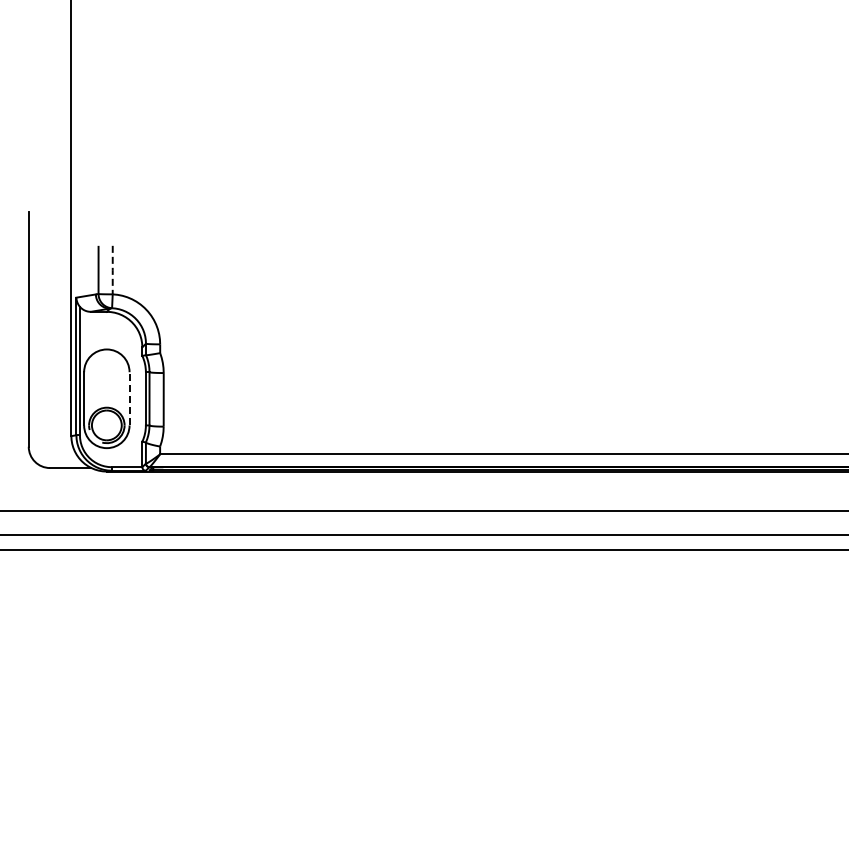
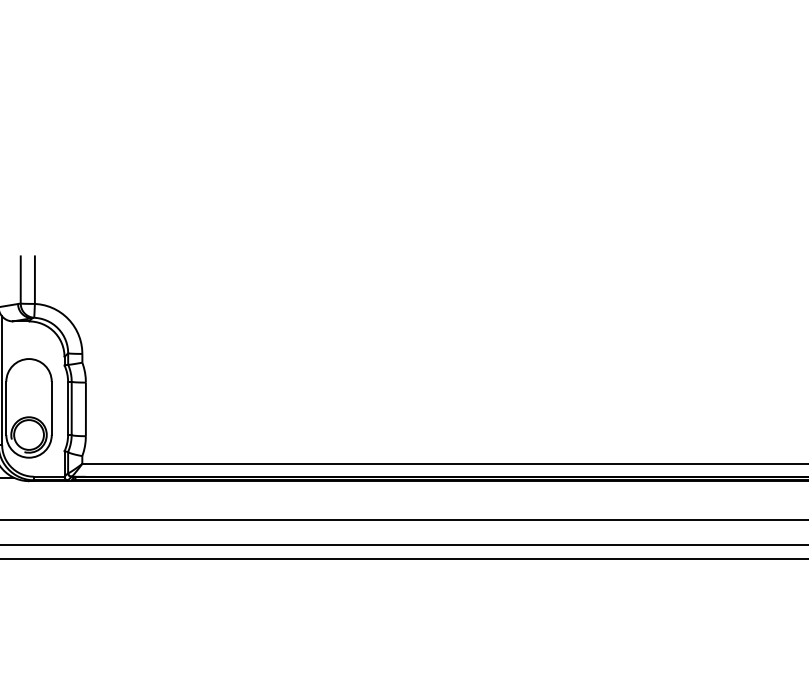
line: (112, 270) -> (34, 280), dashed -> solid
line: (129, 398) -> (51, 408), dashed -> solid

